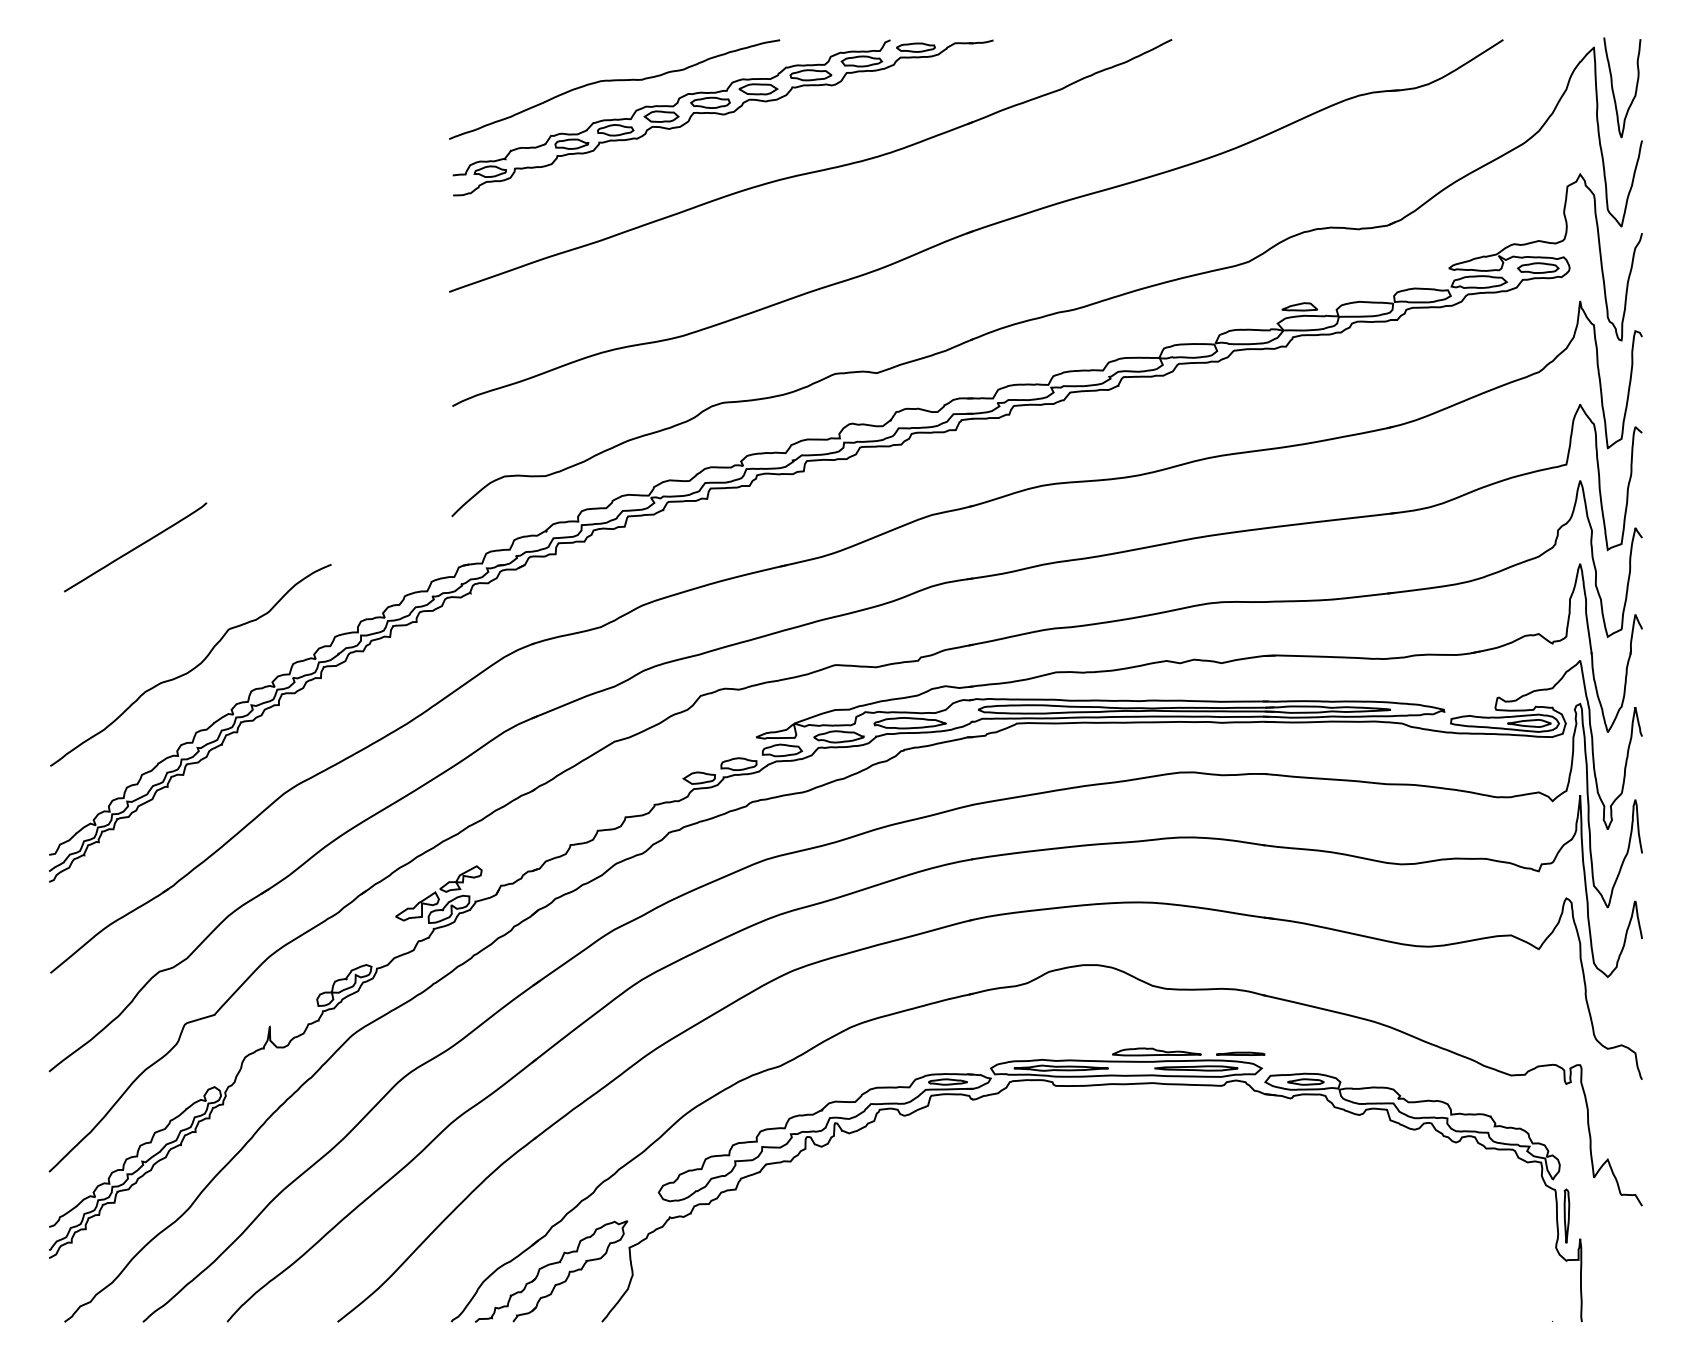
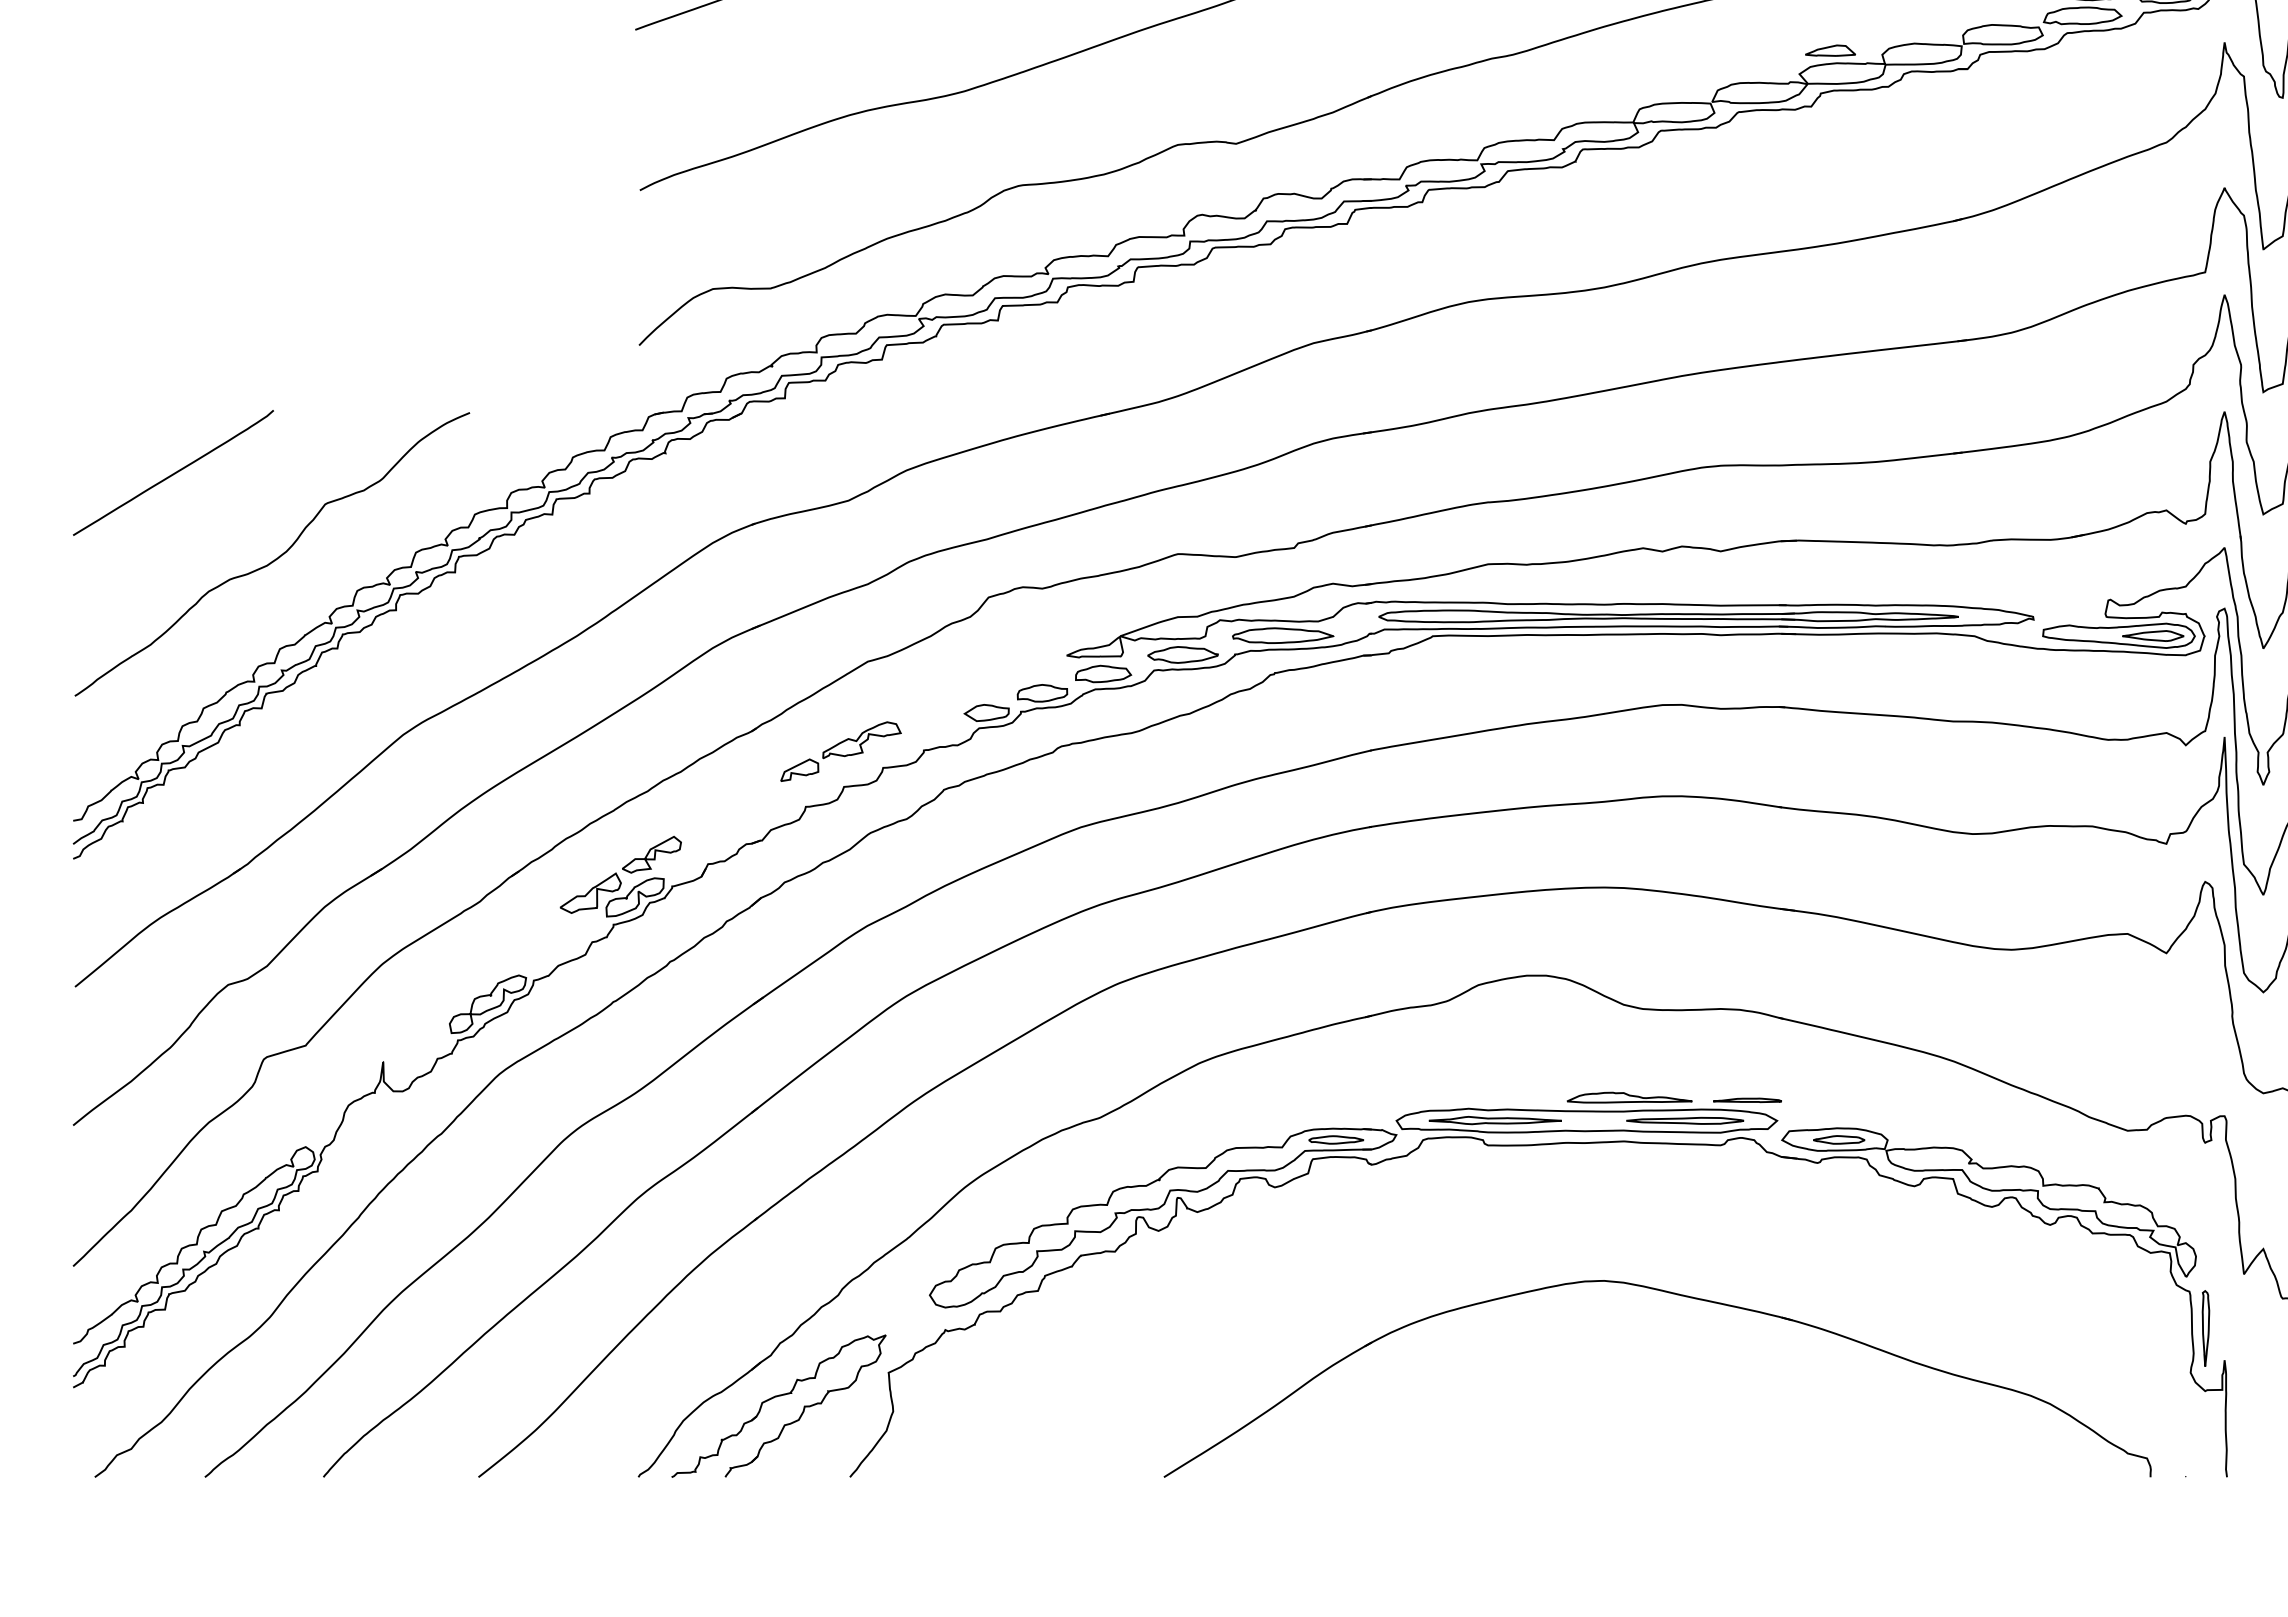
curve: (135, 547) -> (173, 473), moved
part: (595, 805) -> (840, 751), added
part: (1192, 1193) -> (1679, 1296), added

